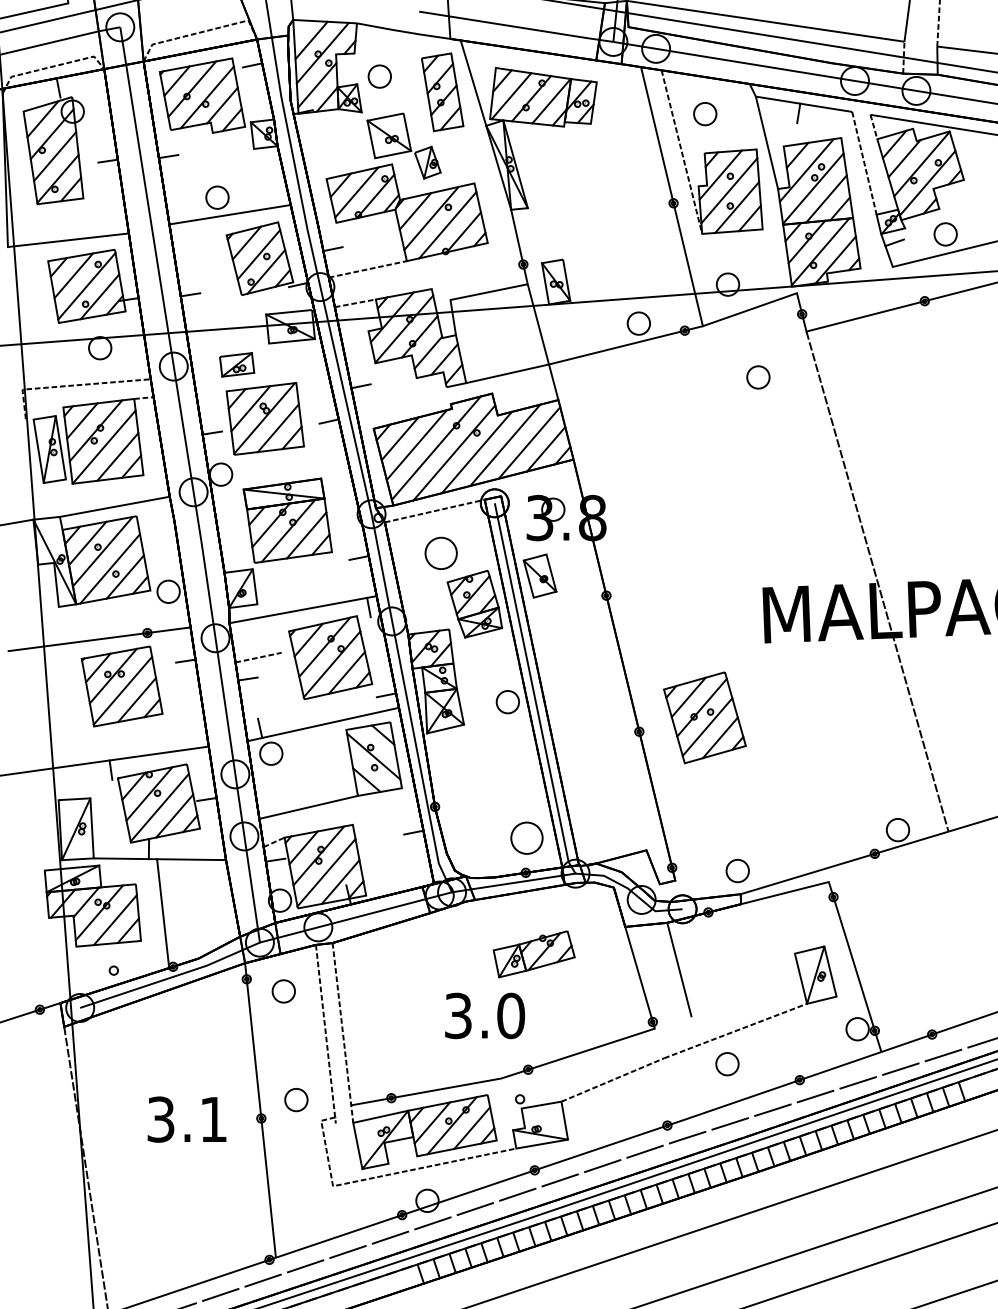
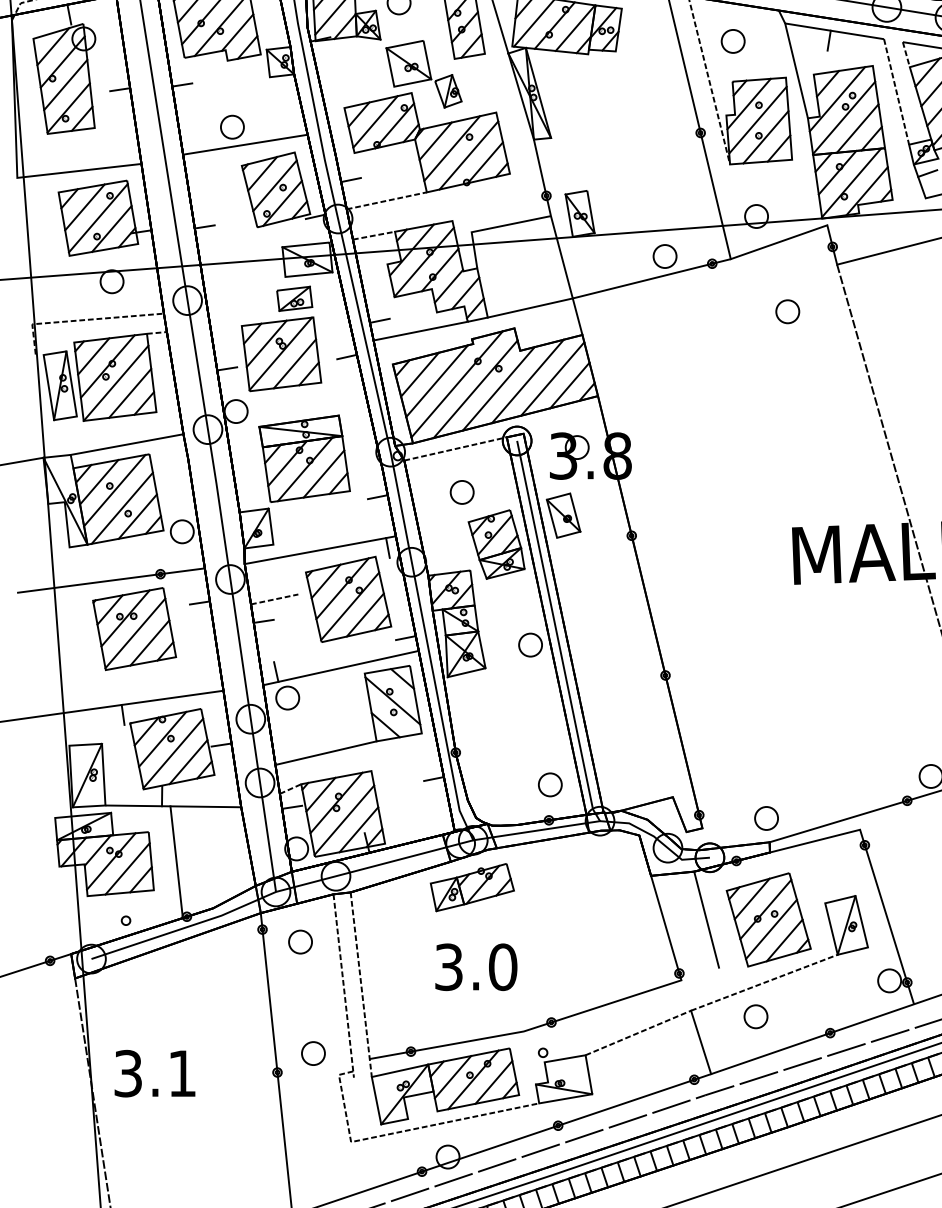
part: (237, 364) -> (295, 298), moved
line: (400, 396) -> (420, 331), added
part: (441, 553) -> (462, 492), size x0.71
part: (704, 717) -> (768, 919), moved
part: (527, 838) -> (550, 785), size x0.71
part: (533, 954) -> (471, 887), moved
text: (485, 1015) -> (476, 966), moved
line: (673, 1089) -> (700, 1042), added
text: (186, 1119) -> (154, 1073), moved

